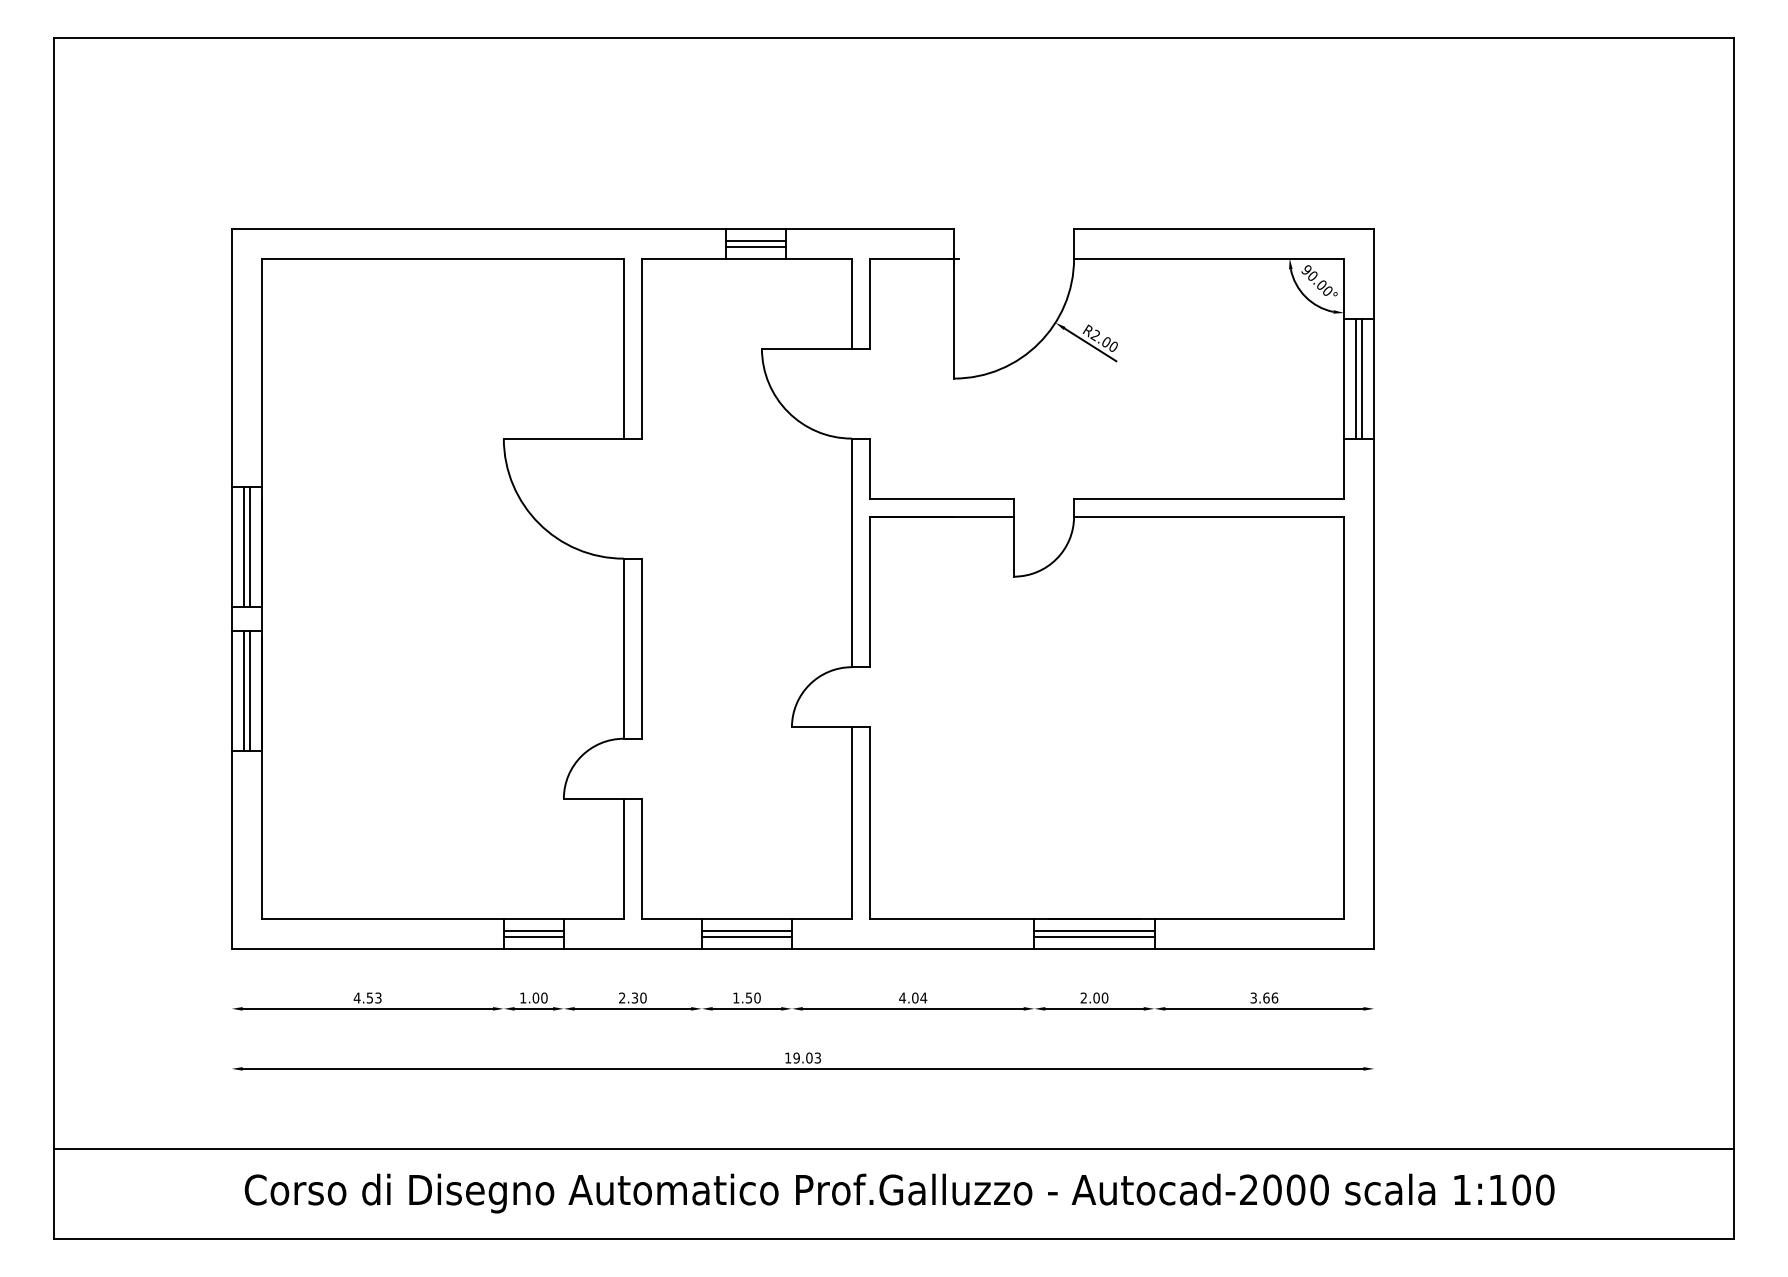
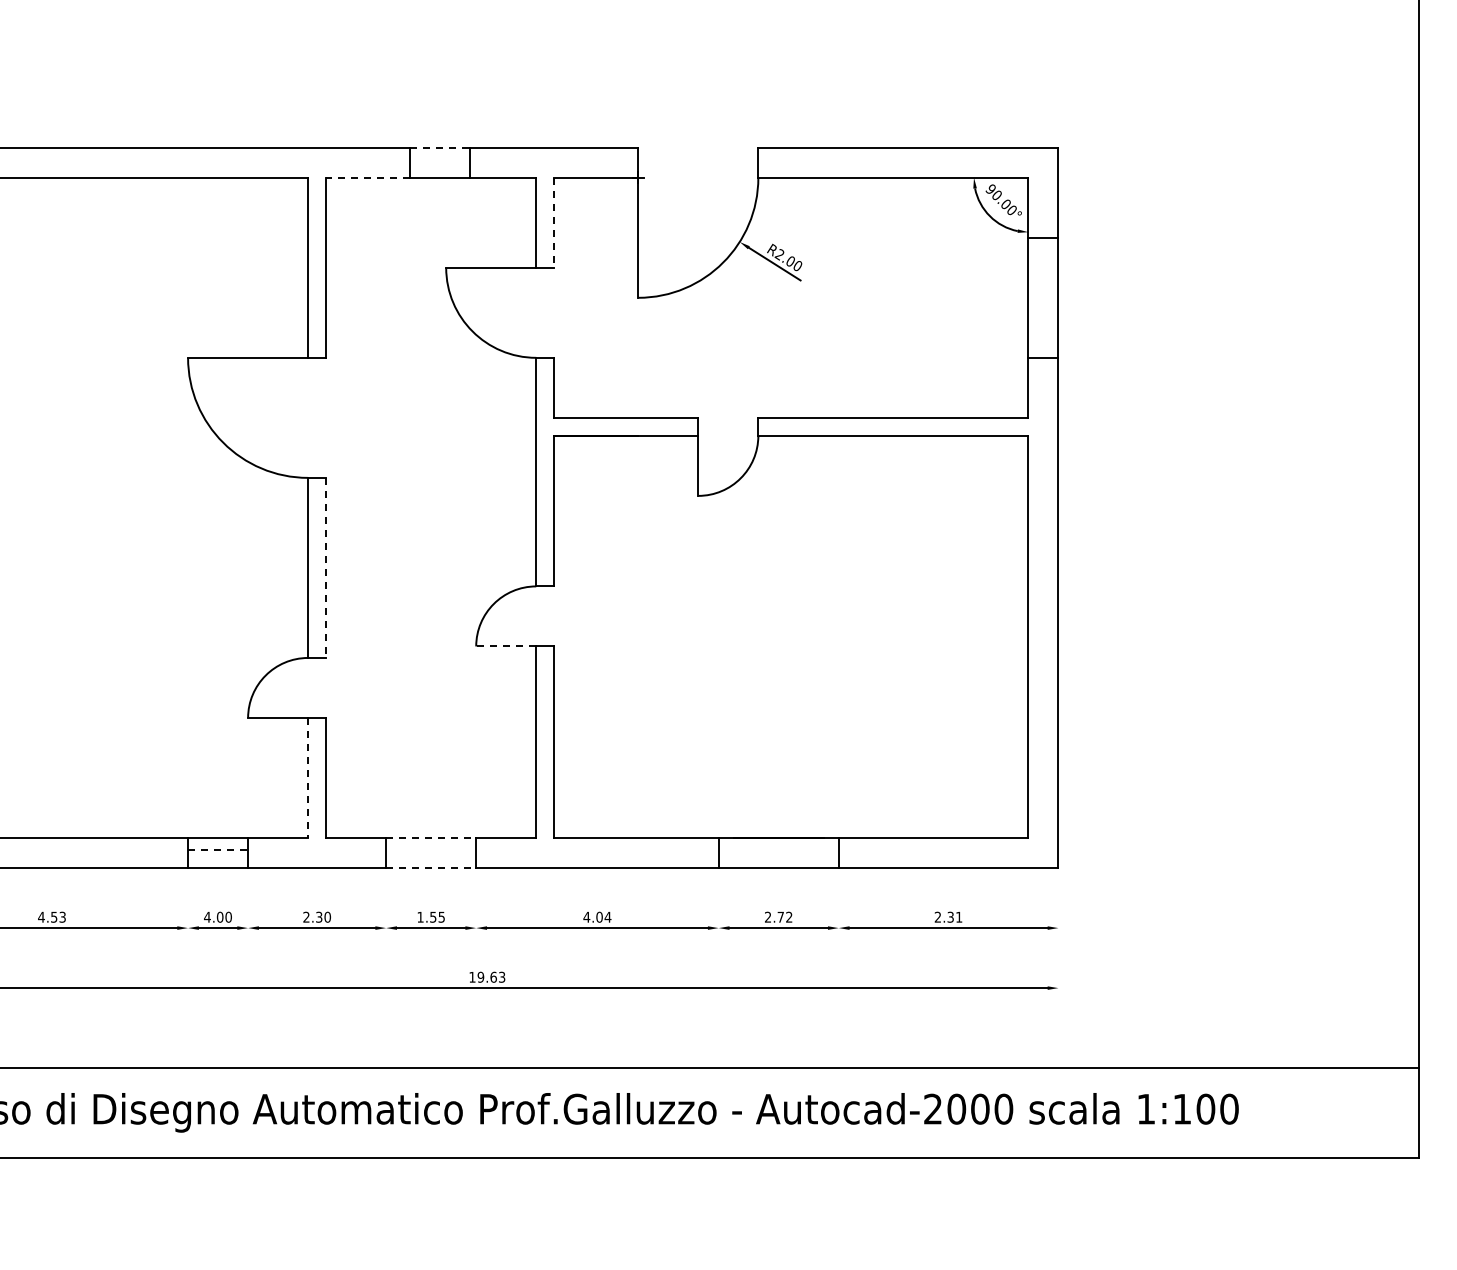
line: (756, 228) -> (440, 147), solid -> dashed
line: (755, 240) -> (439, 159), removed
line: (755, 246) -> (439, 165), removed
line: (683, 258) -> (367, 177), solid -> dashed
line: (869, 304) -> (553, 223), solid -> dashed
line: (1356, 378) -> (1040, 297), removed
line: (1362, 378) -> (1046, 297), removed
line: (641, 649) -> (325, 568), solid -> dashed
line: (821, 727) -> (505, 646), solid -> dashed
line: (623, 859) -> (307, 778), solid -> dashed
line: (747, 918) -> (431, 837), solid -> dashed
line: (534, 930) -> (218, 849), solid -> dashed
line: (746, 930) -> (430, 849), removed
line: (1094, 930) -> (778, 849), removed
line: (533, 936) -> (217, 855), removed
line: (746, 936) -> (430, 855), removed
line: (1094, 936) -> (778, 855), removed
line: (747, 948) -> (431, 867), solid -> dashed
text: (522, 997) -> (206, 916), 1.00 -> 4.00
text: (757, 997) -> (441, 916), 1.50 -> 1.55
text: (1100, 997) -> (784, 916), 2.00 -> 2.72
text: (1264, 997) -> (948, 916), 3.66 -> 2.31
text: (809, 1057) -> (493, 976), 19.03 -> 19.63

